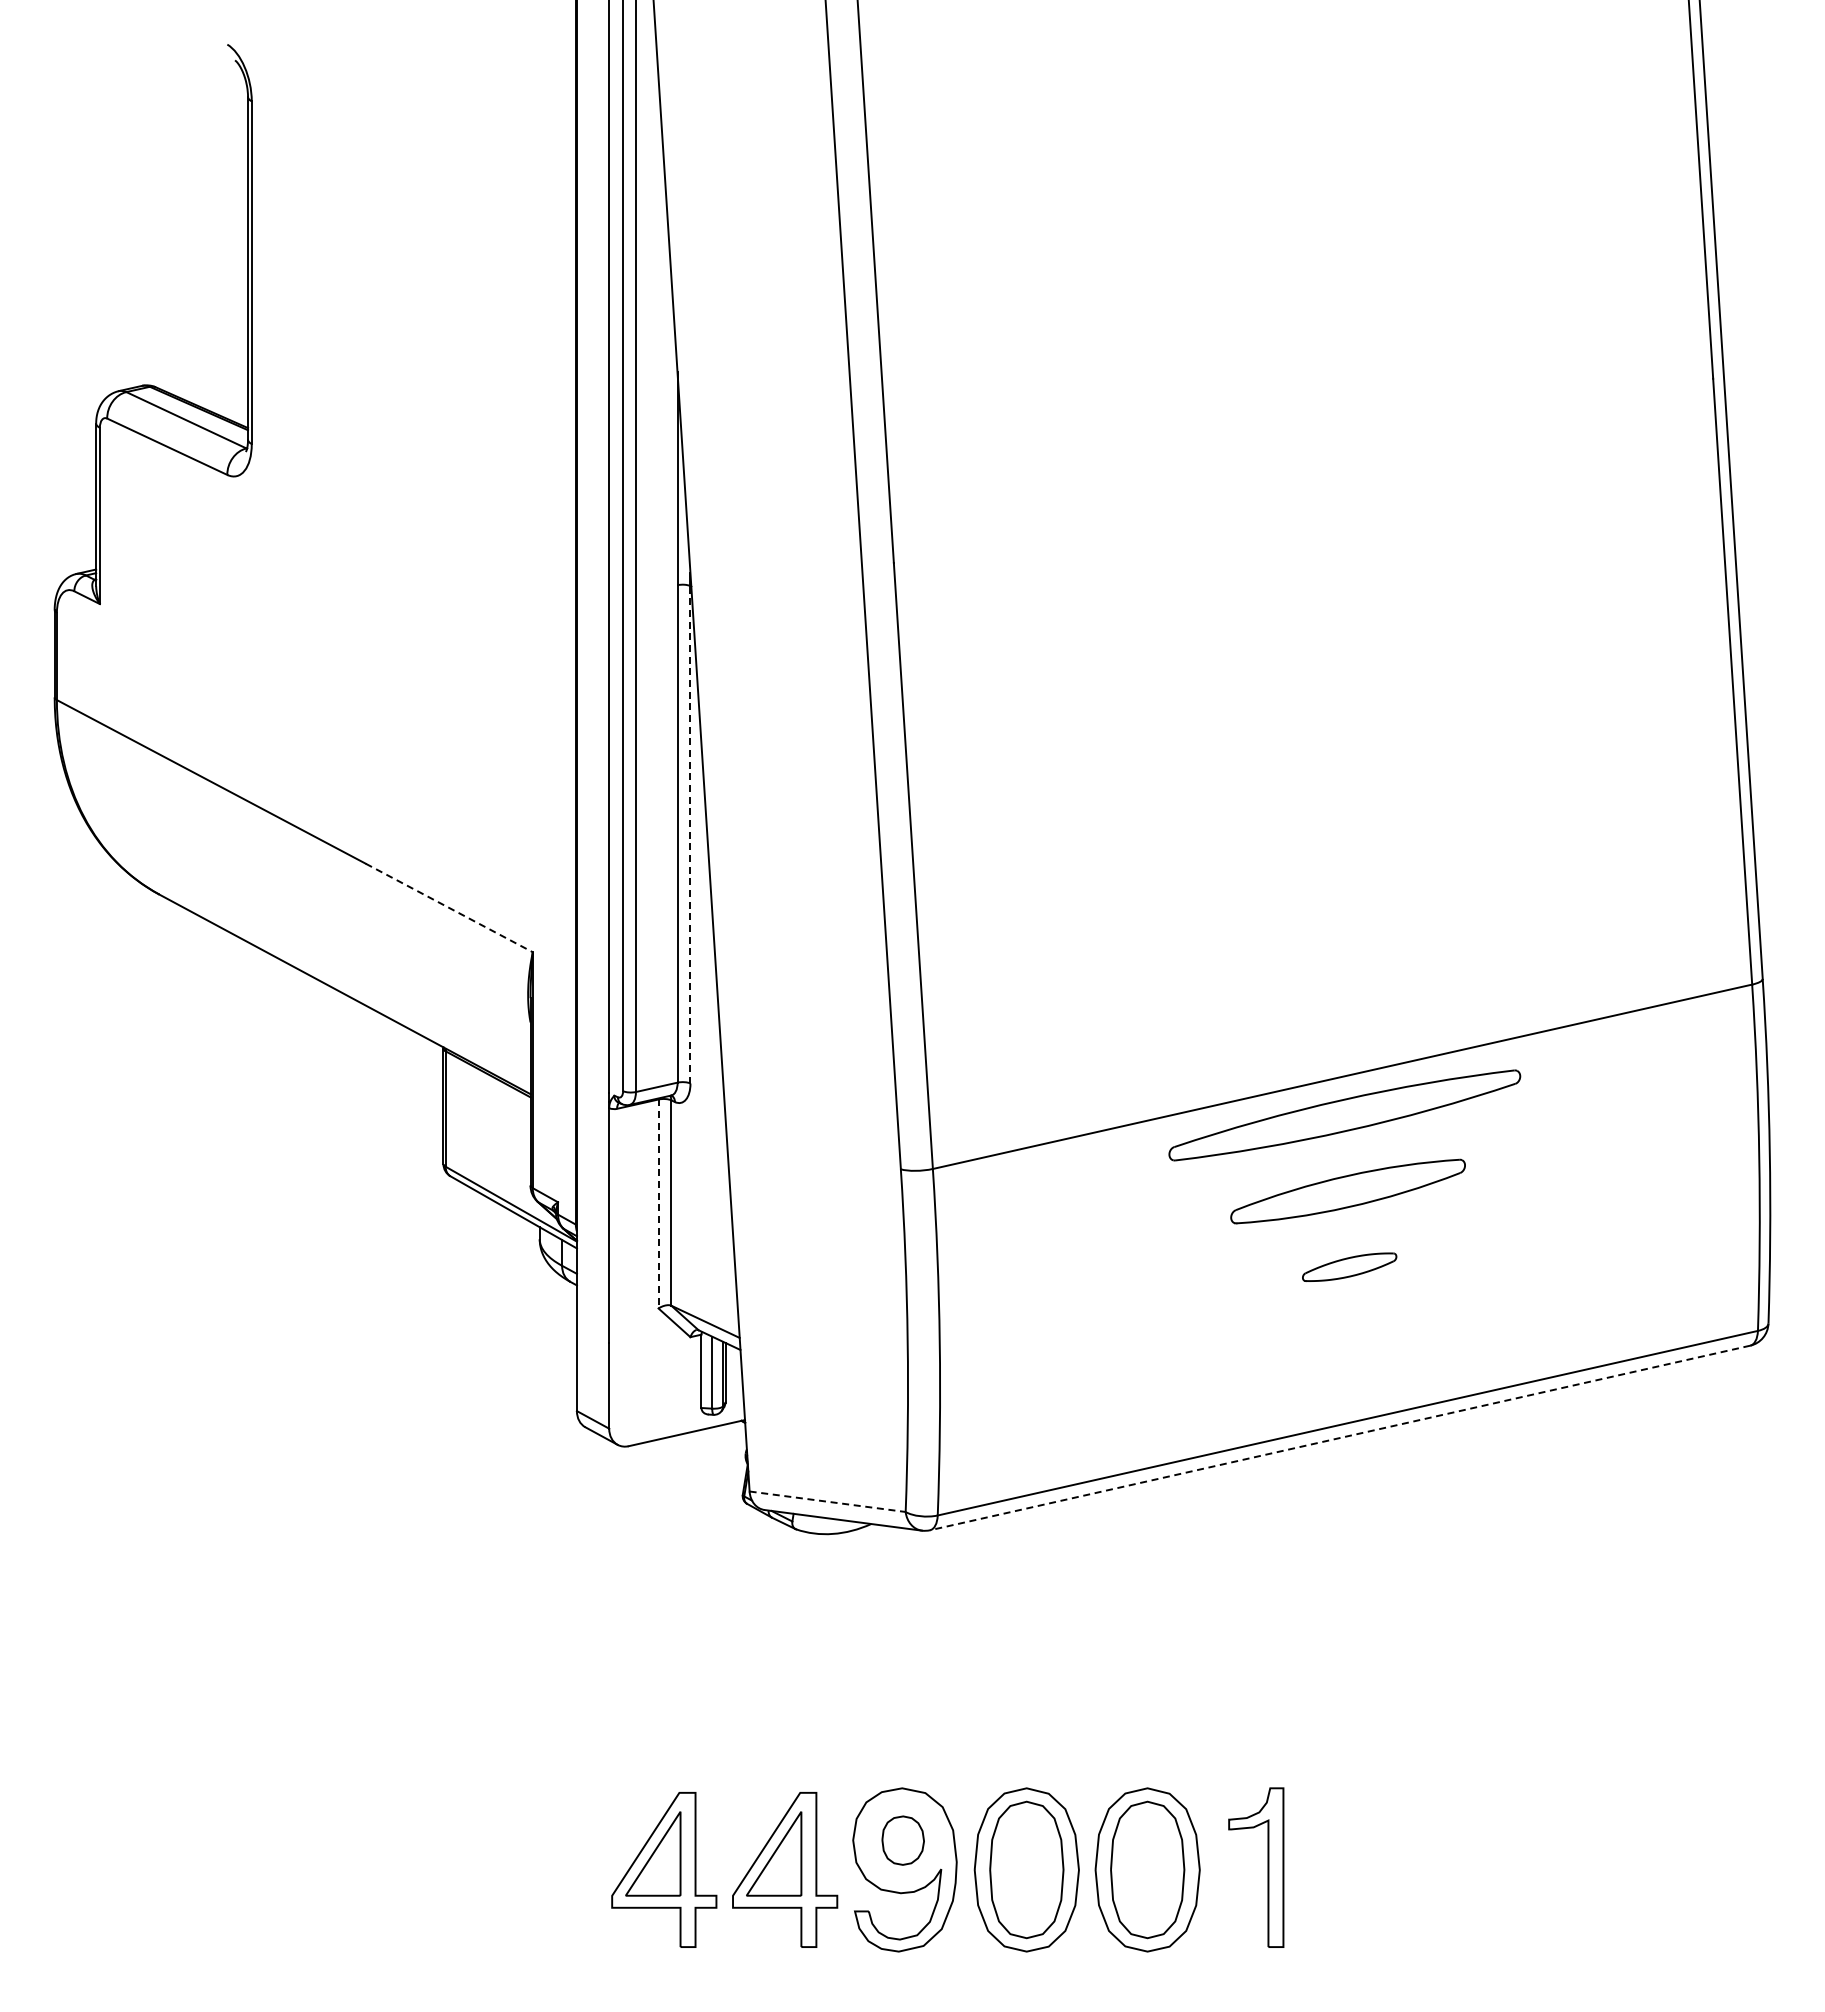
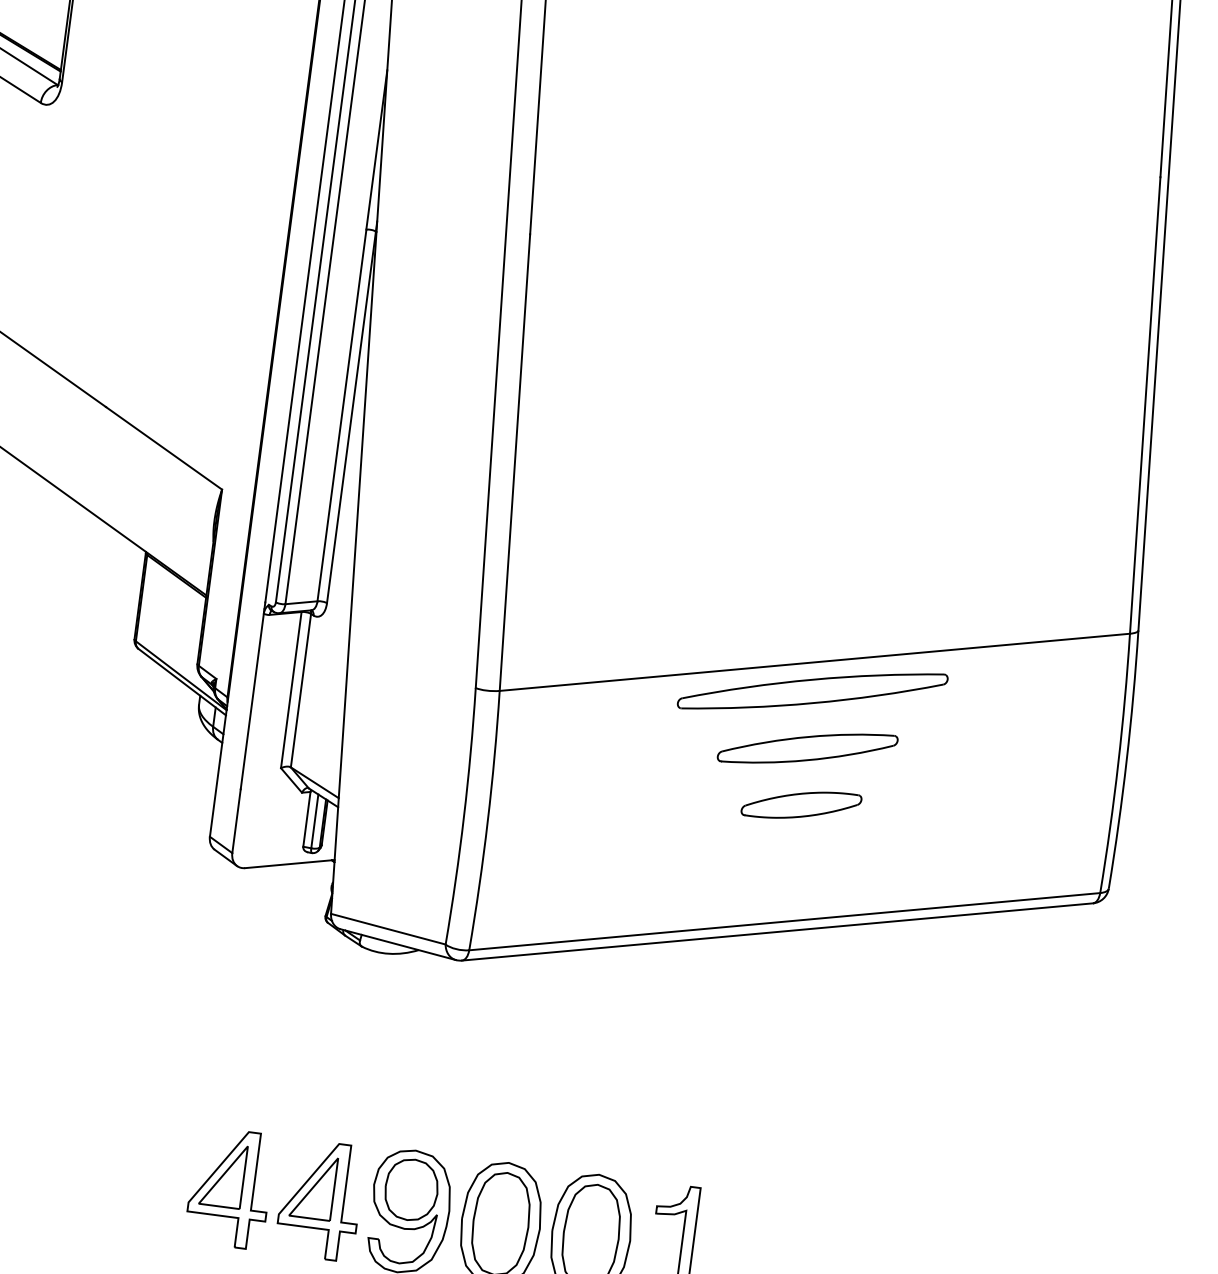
line: (690, 834) -> (351, 417), dashed -> solid
line: (449, 908) -> (164, 448), dashed -> solid
line: (658, 1204) -> (291, 690), dashed -> solid
part: (1349, 1267) -> (801, 805), size x1.67
line: (1339, 1438) -> (777, 932), dashed -> solid
line: (827, 1501) -> (388, 929), dashed -> solid
part: (902, 1840) -> (410, 1189), size x1.67

